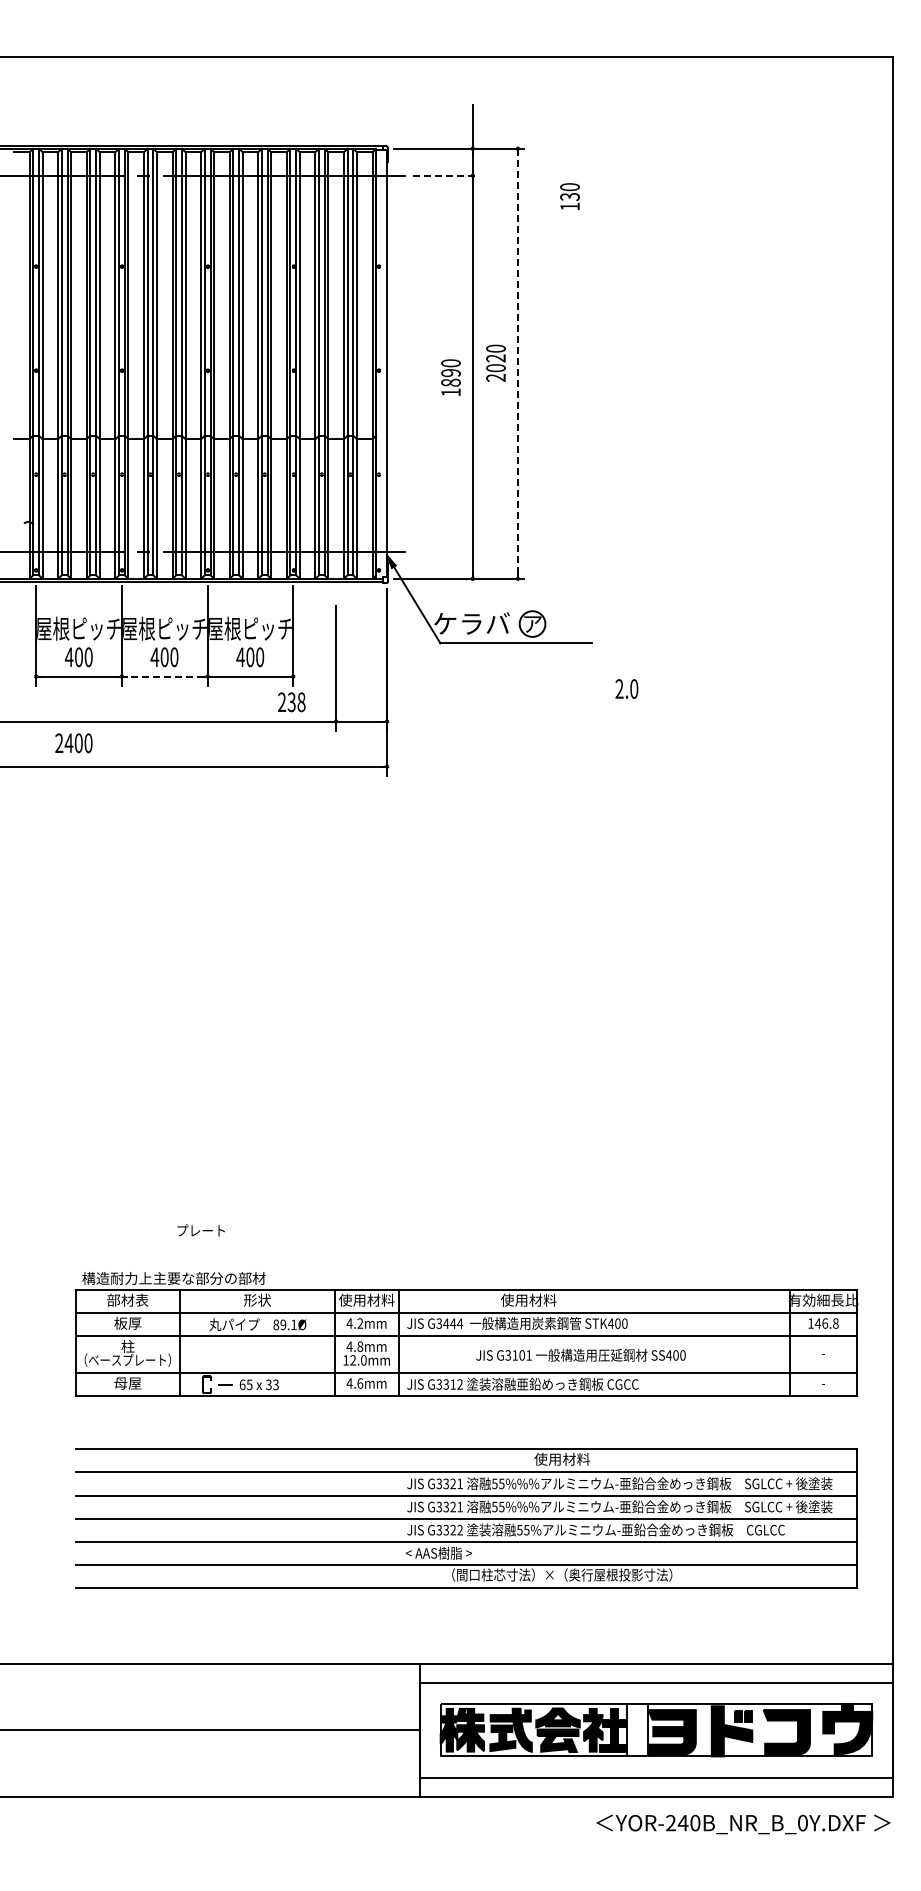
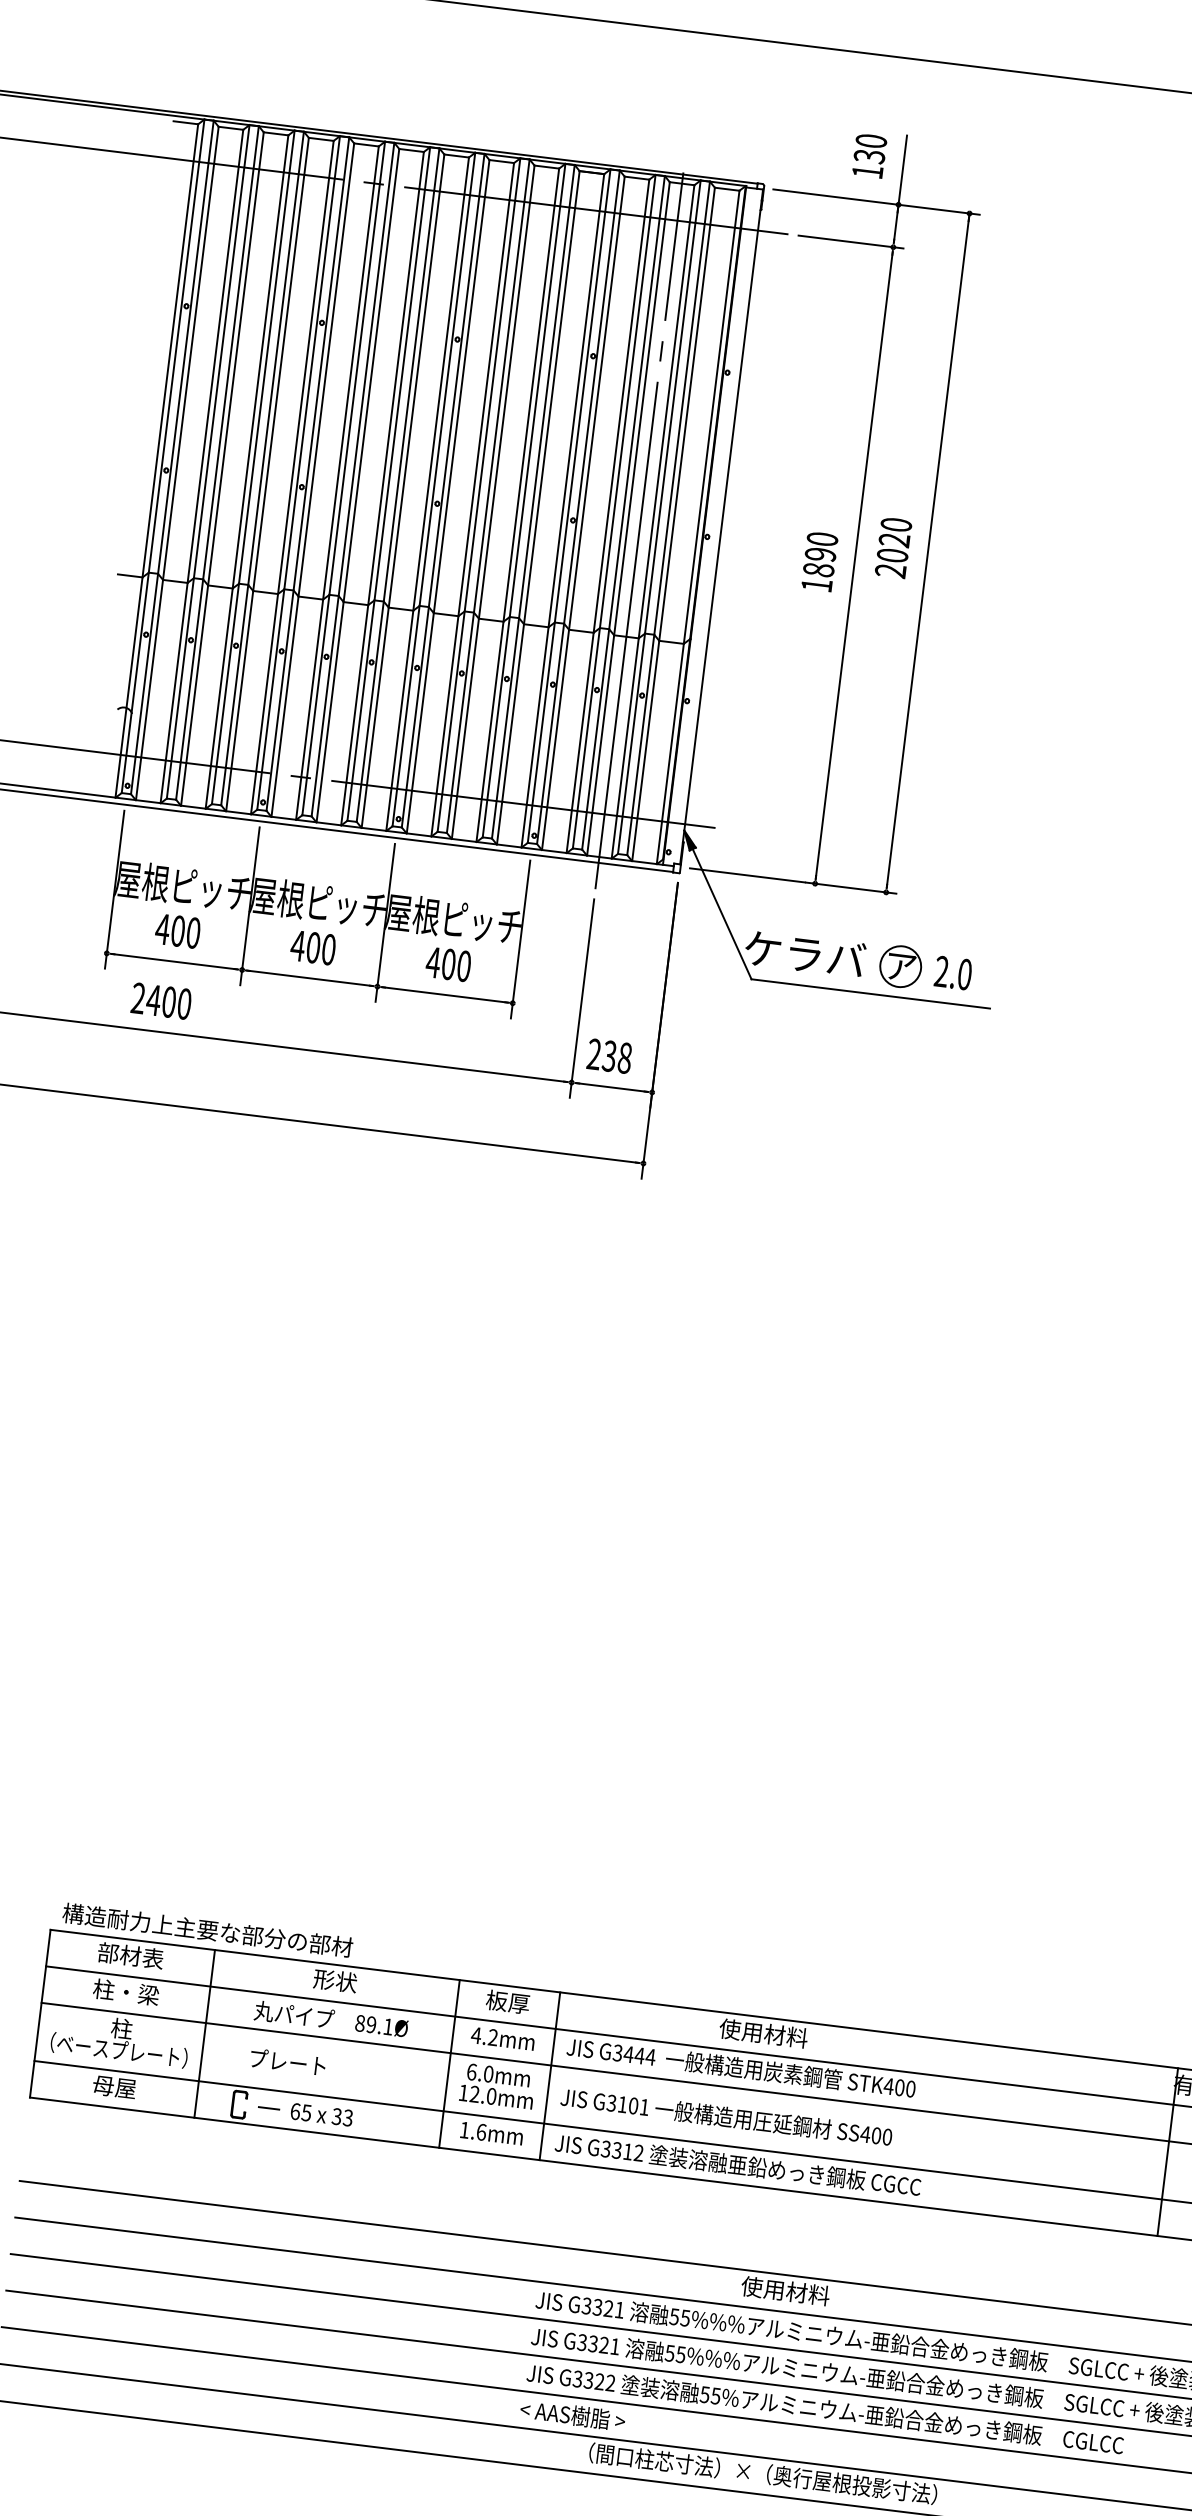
line: (446, 175) -> (851, 241), dashed -> solid
text: (569, 196) -> (868, 155), moved
line: (517, 362) -> (927, 550), dashed -> solid
line: (336, 372) -> (639, 531), added
line: (164, 676) -> (309, 978), dashed -> solid
text: (626, 688) -> (952, 972), moved
text: (291, 702) -> (609, 1056), moved
text: (73, 743) -> (160, 1001), moved
text: (200, 1230) -> (286, 2061), moved
text: (366, 1299) -> (507, 2000), 使用材料 -> 板厚
text: (127, 1322) -> (125, 1990), 板厚 -> 柱・梁
text: (354, 1346) -> (479, 2072), 4.8mm -> 6.0mm
text: (580, 1354) -> (725, 2115), moved
text: (349, 1383) -> (464, 2130), 4.6mm -> 1.6mm

